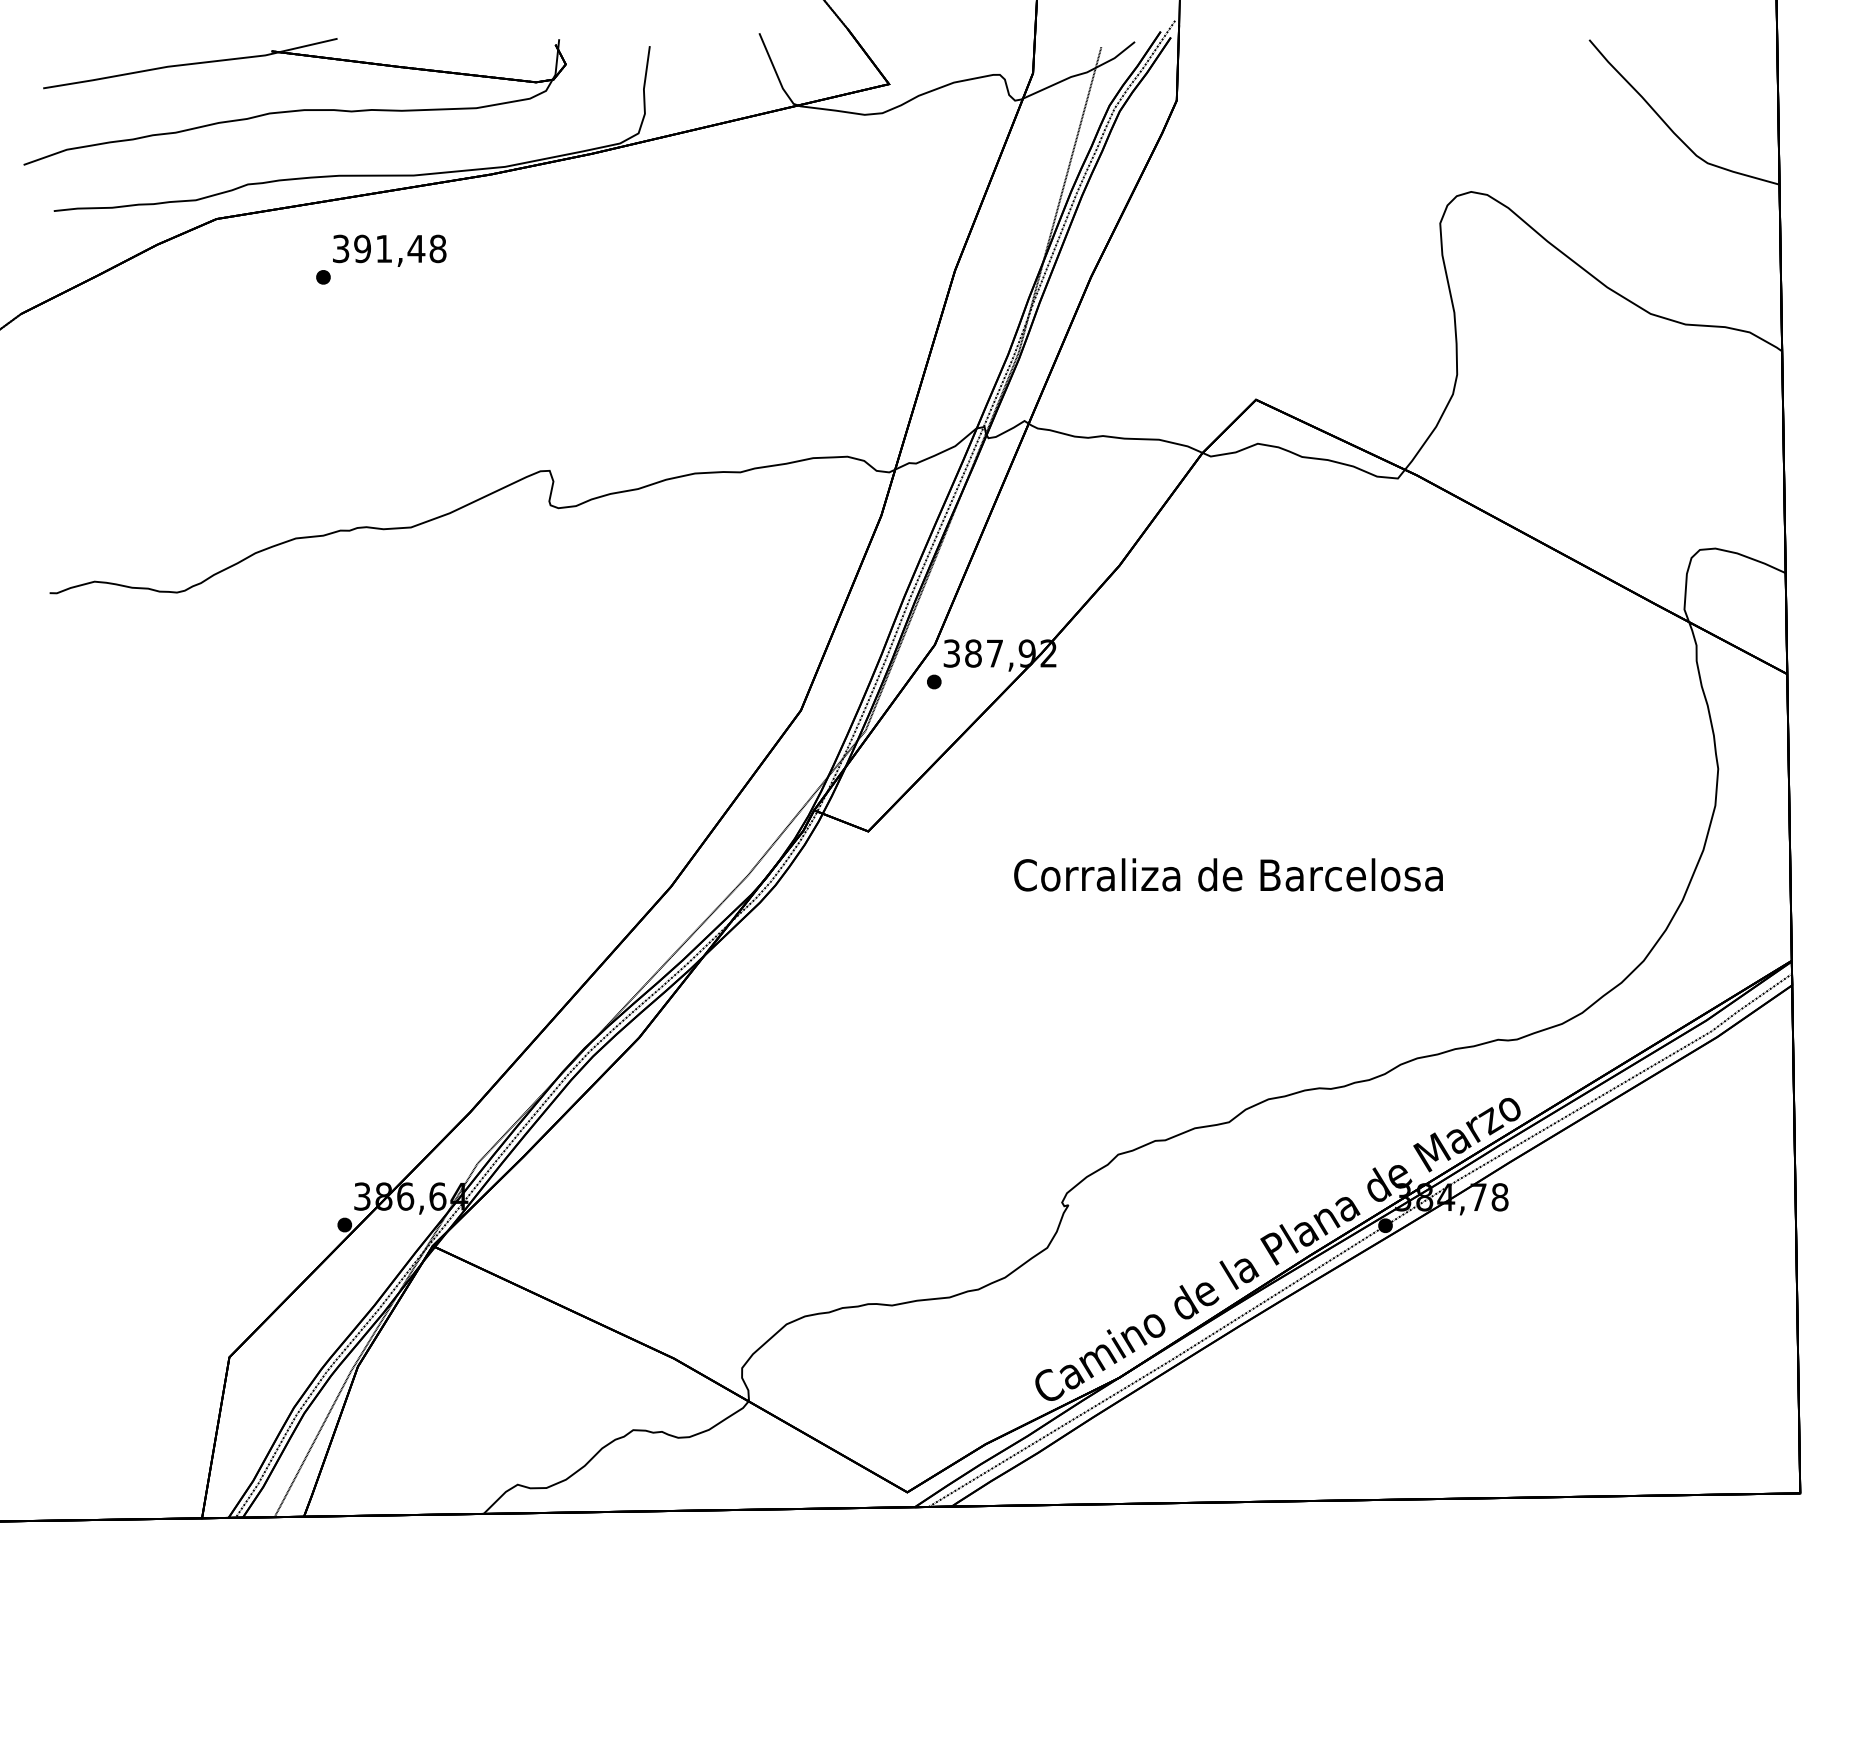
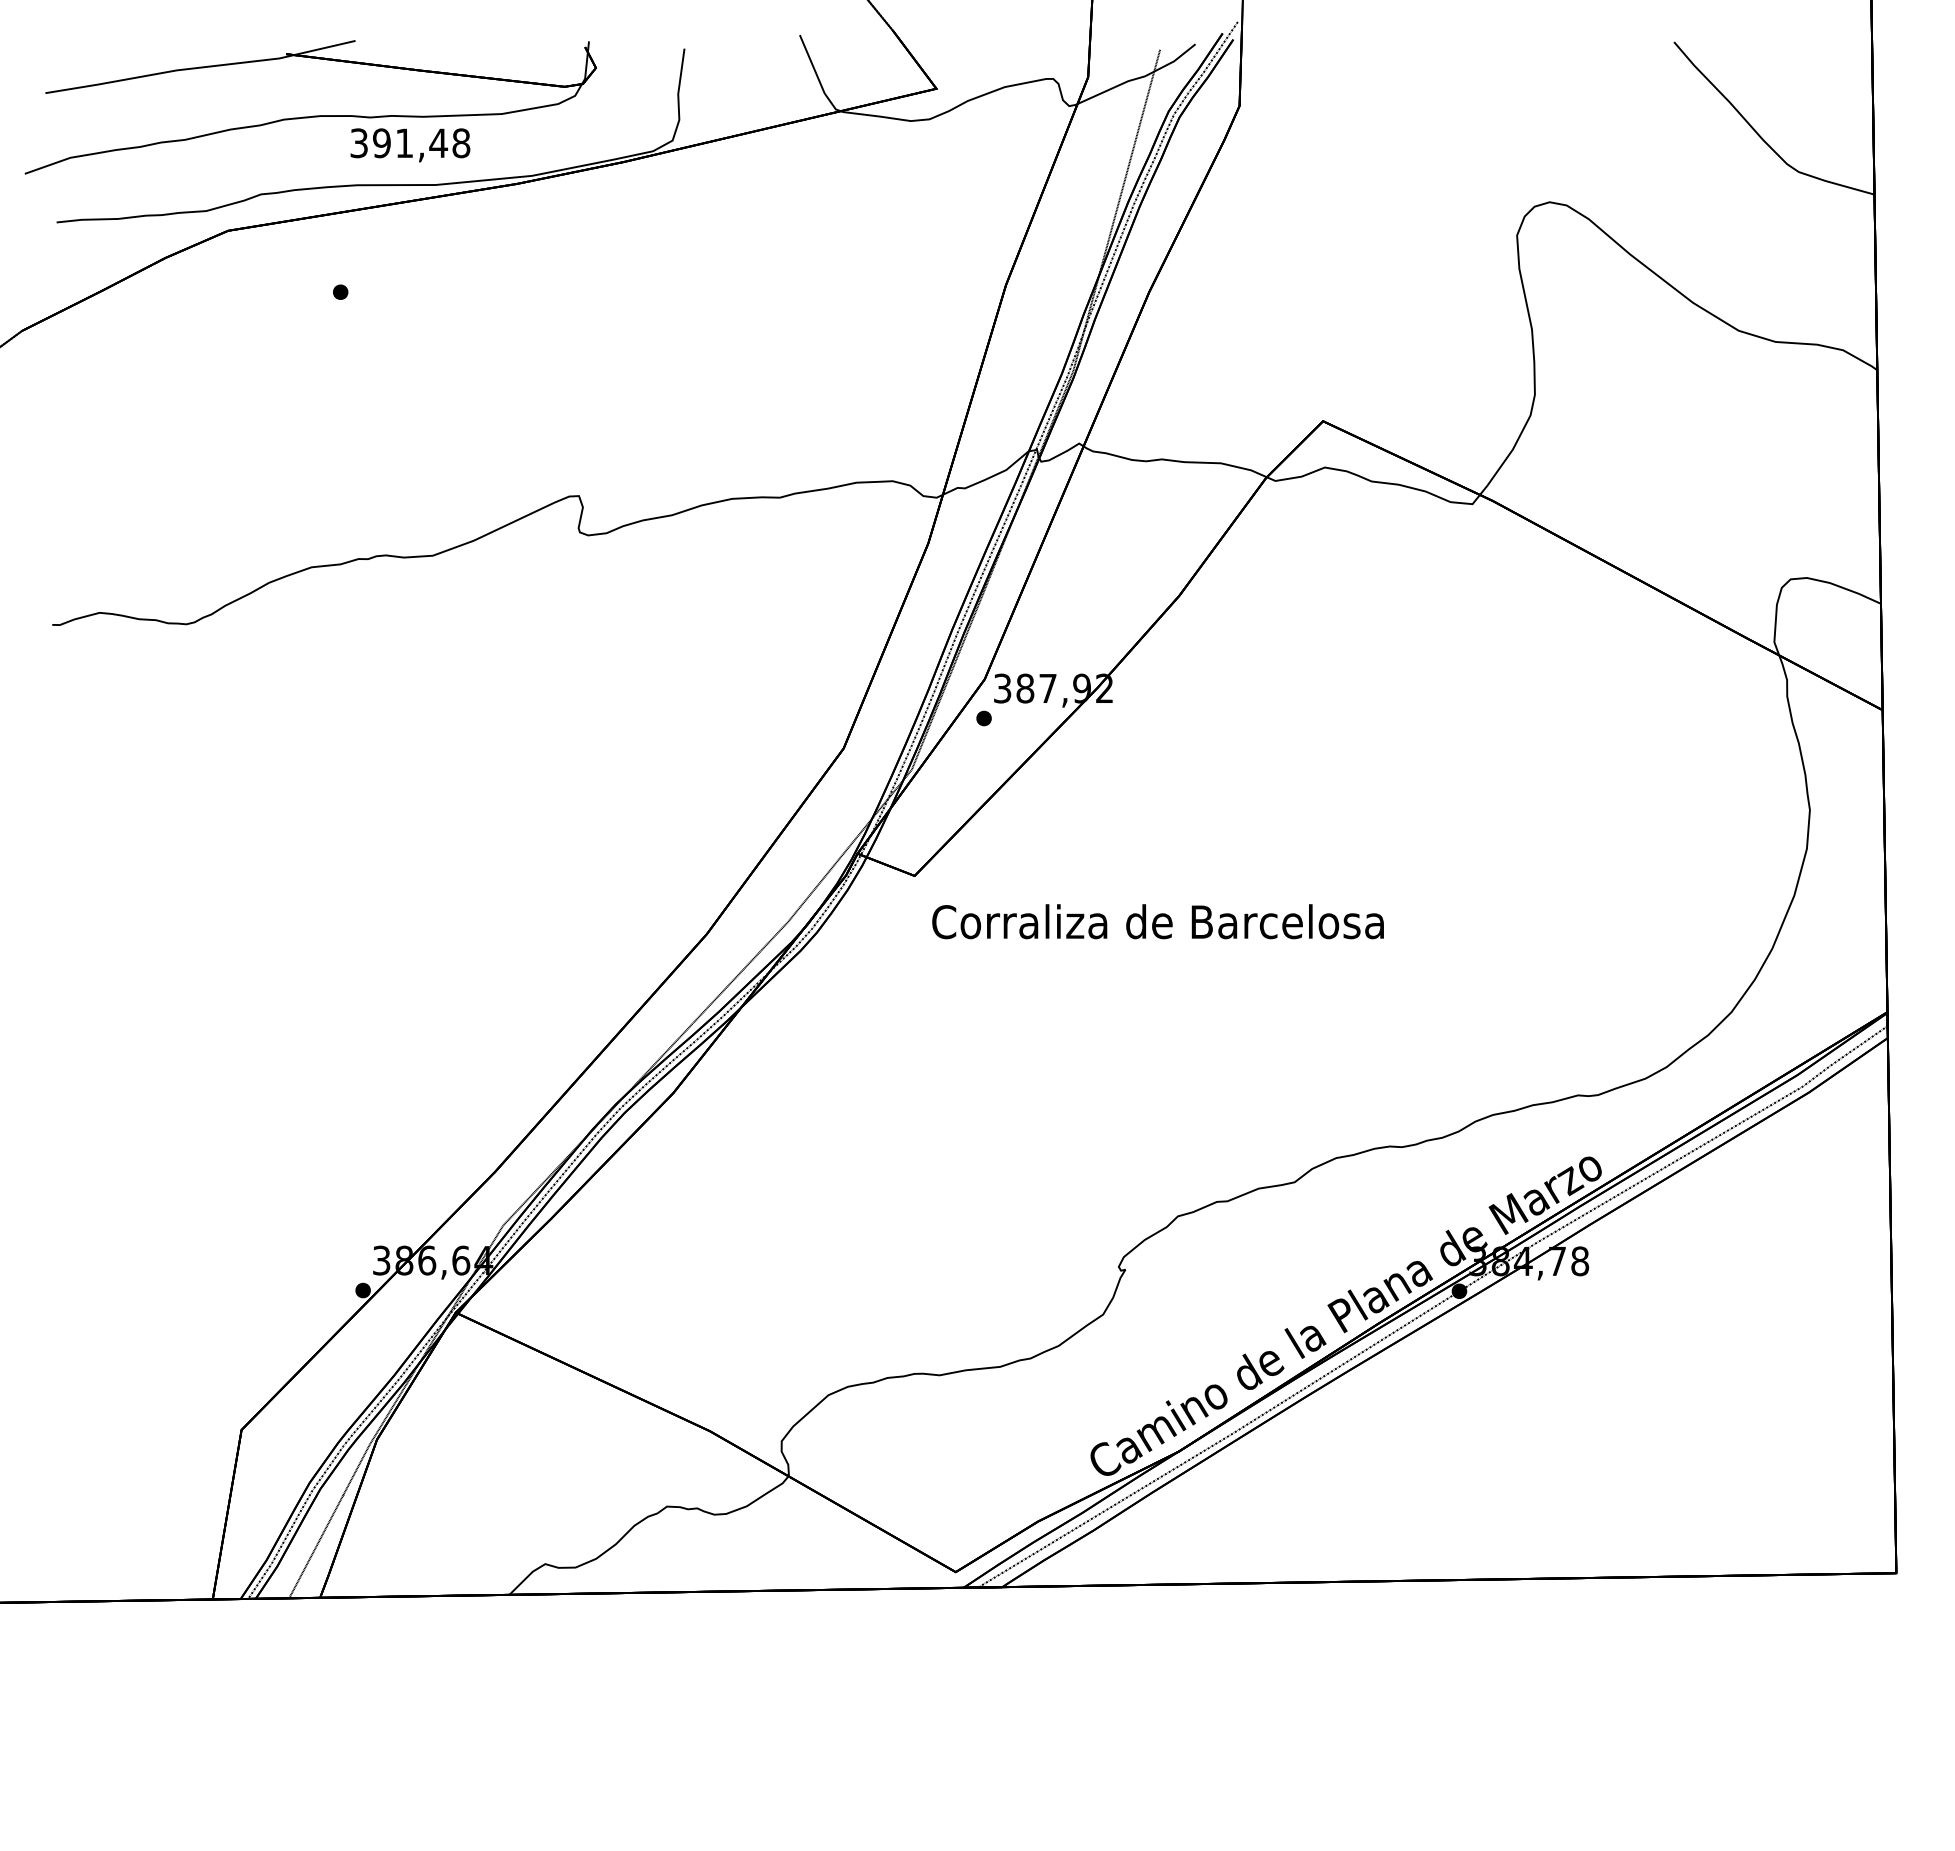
text: (389, 251) -> (410, 145), moved
text: (1227, 874) -> (1157, 921), moved

